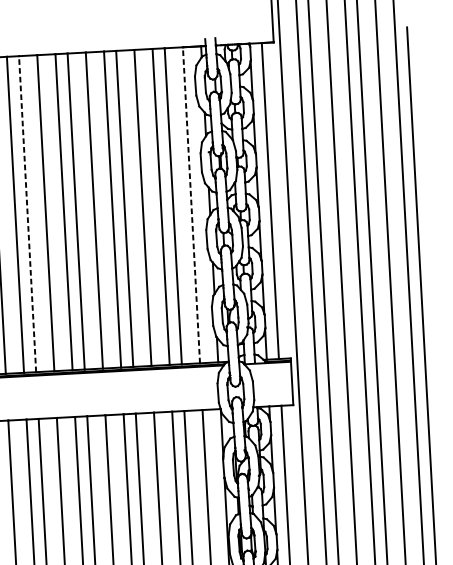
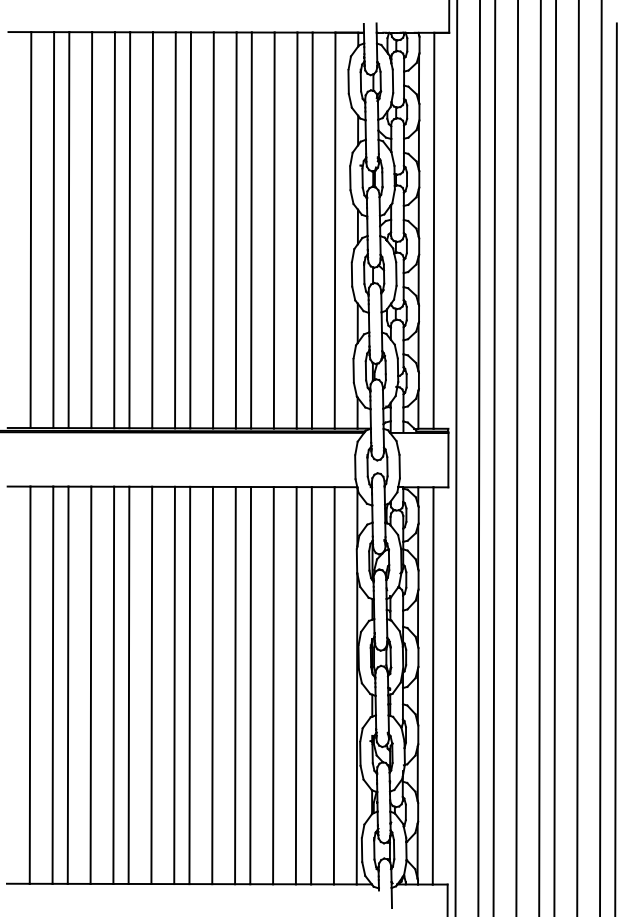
line: (191, 205) -> (335, 230), dashed -> solid
line: (27, 214) -> (129, 230), dashed -> solid

